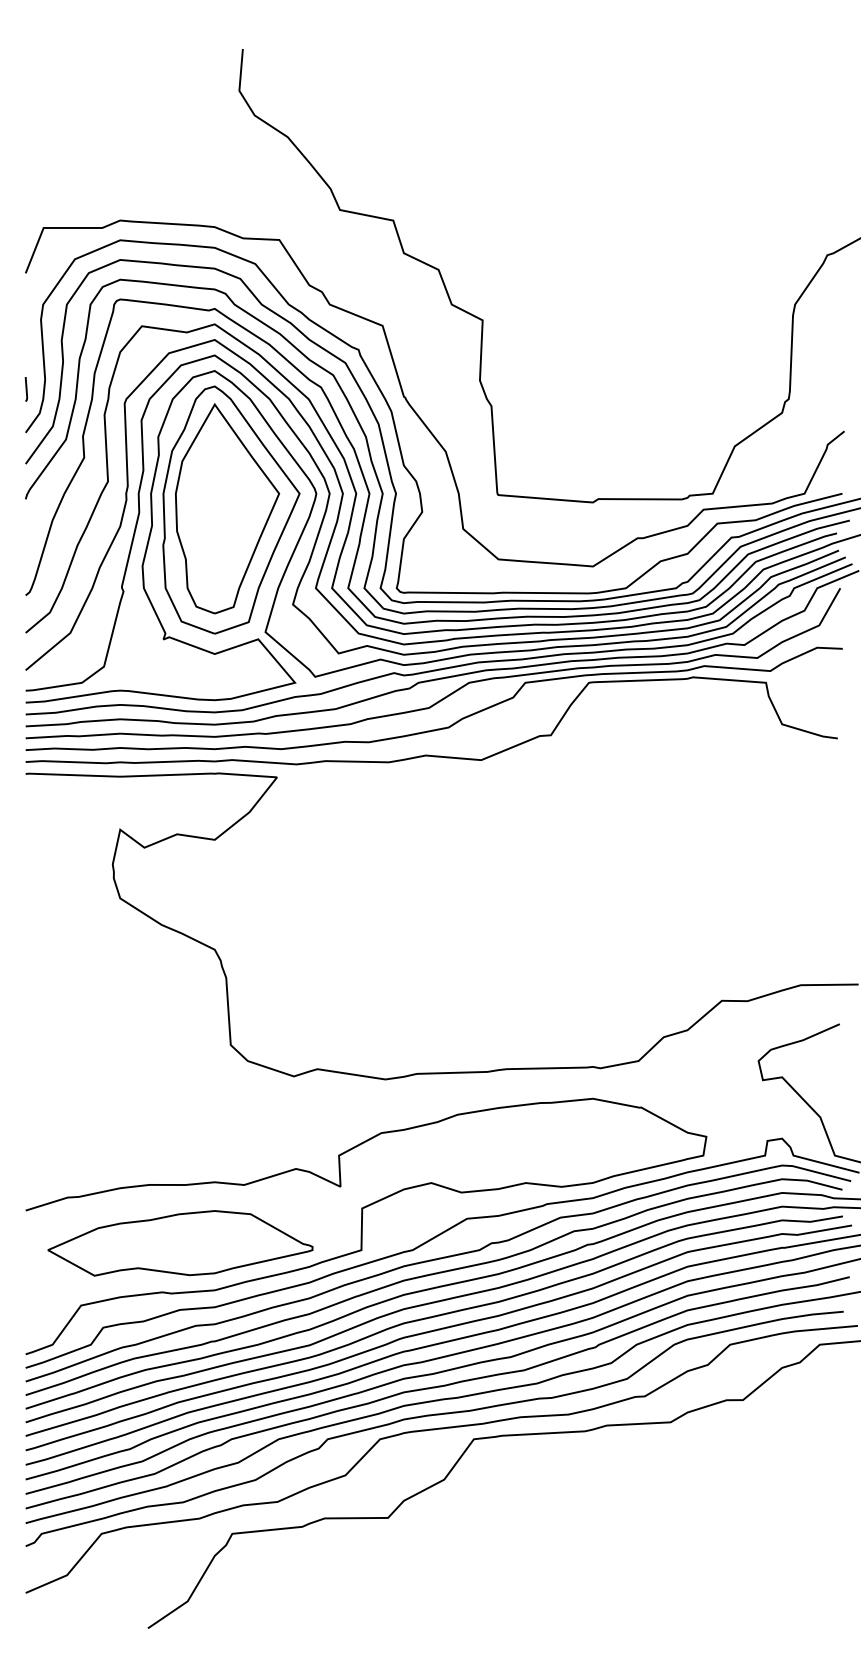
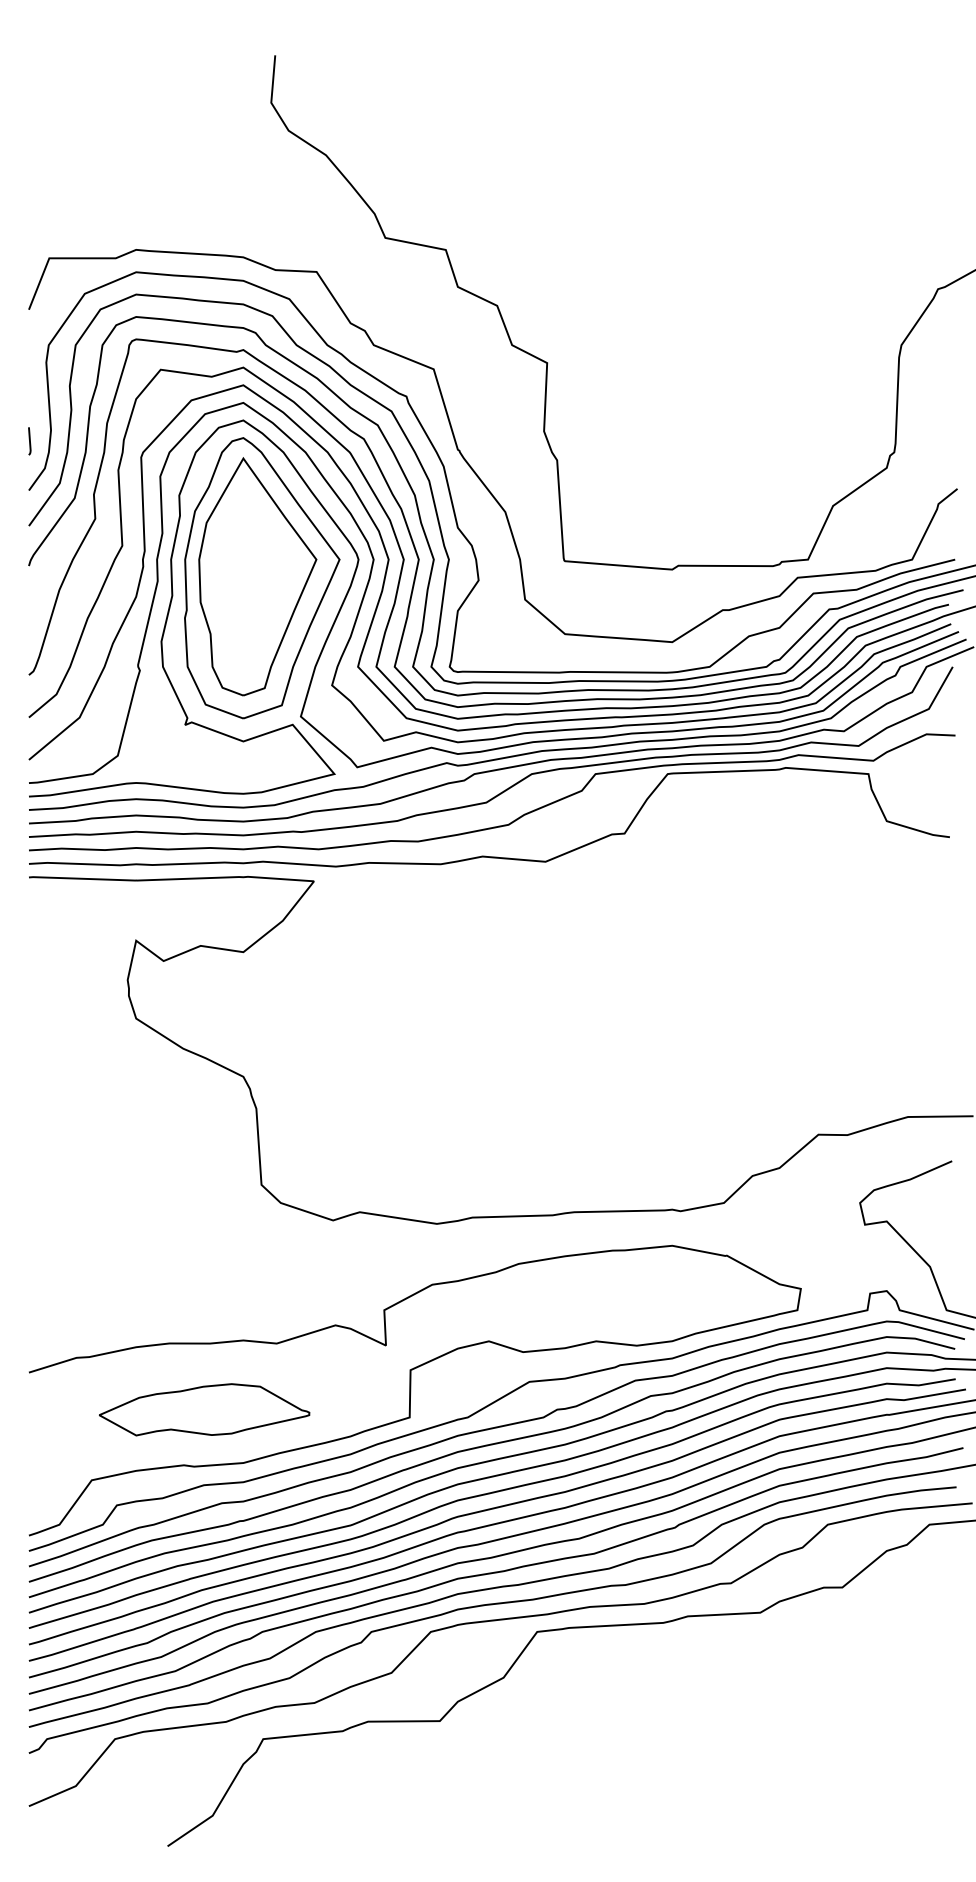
part: (180, 1243) -> (204, 1409), size x0.7

